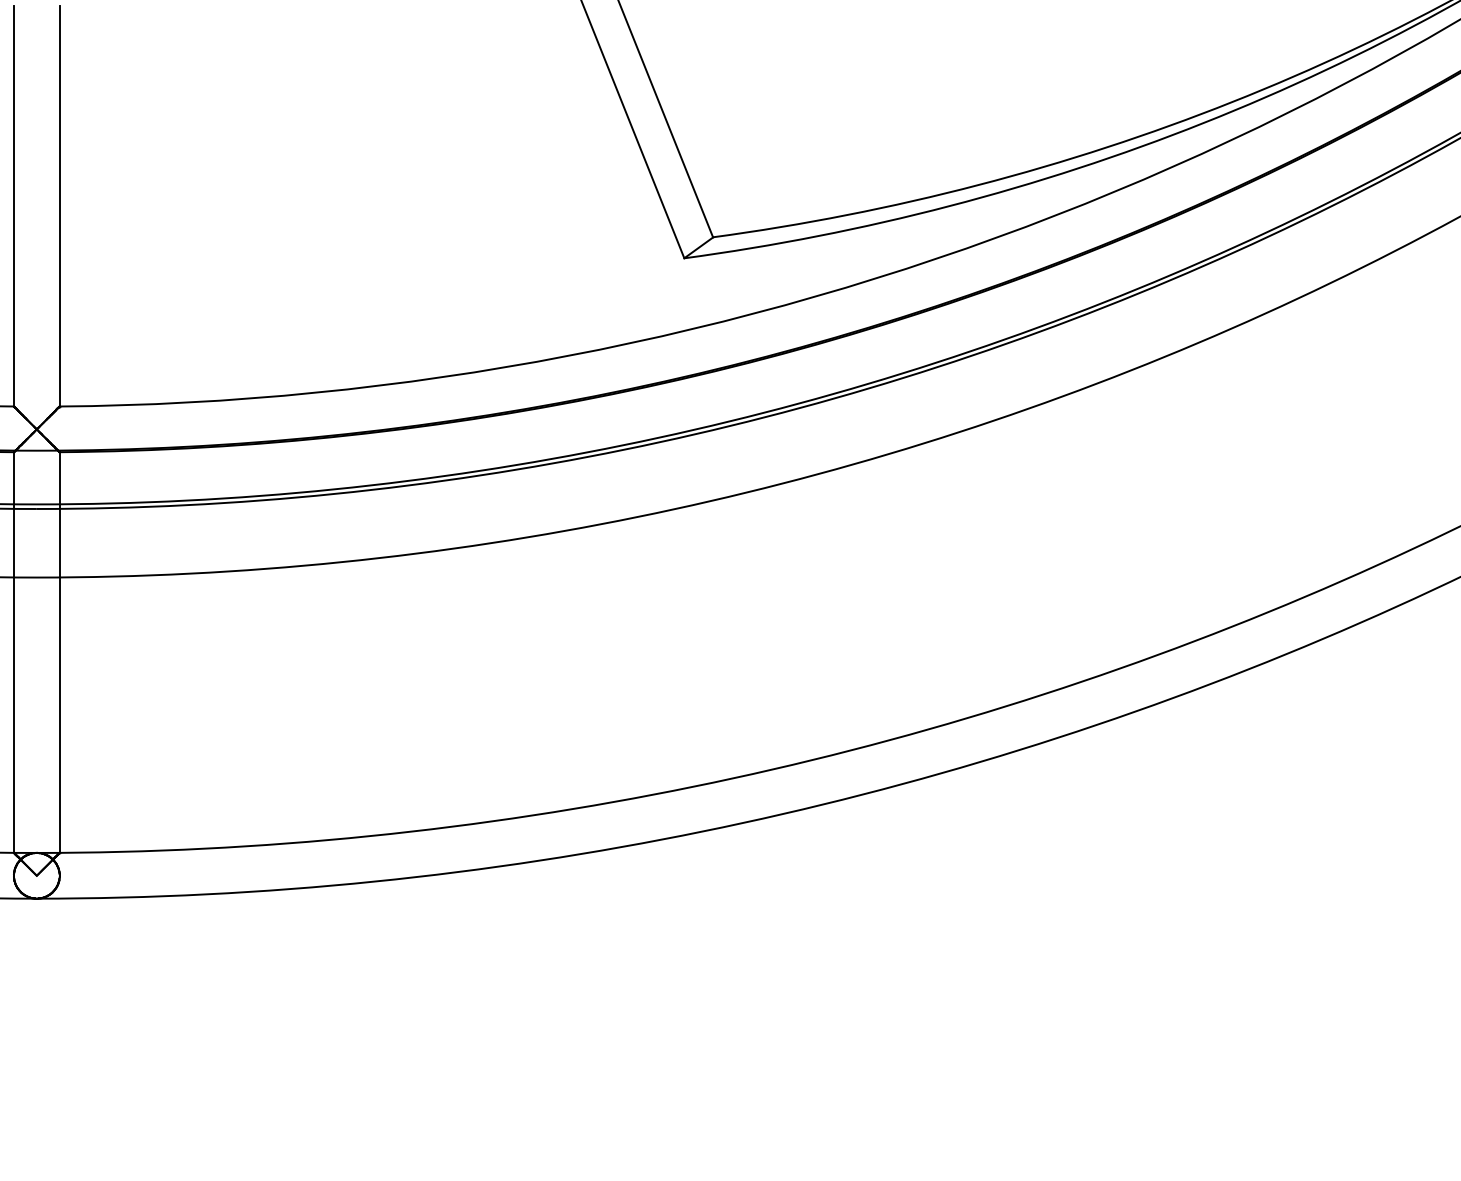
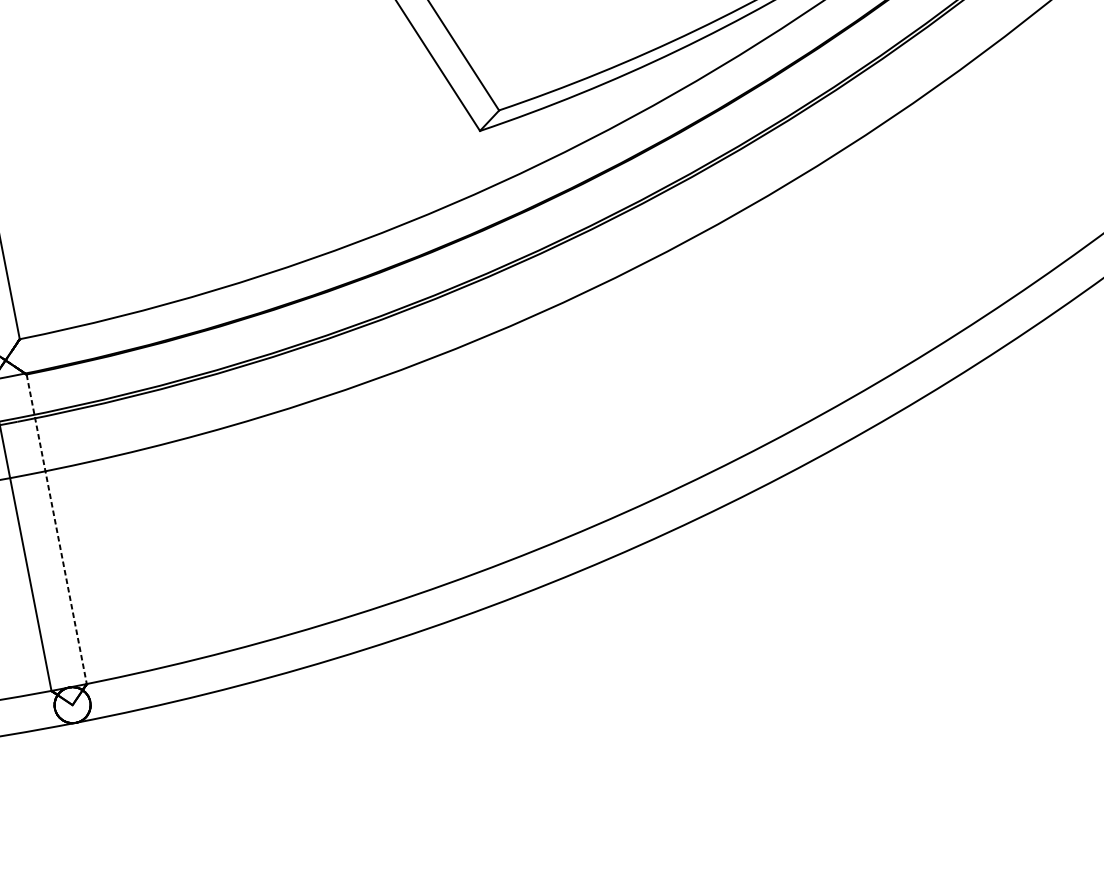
line: (59, 653) -> (56, 530), solid -> dashed

